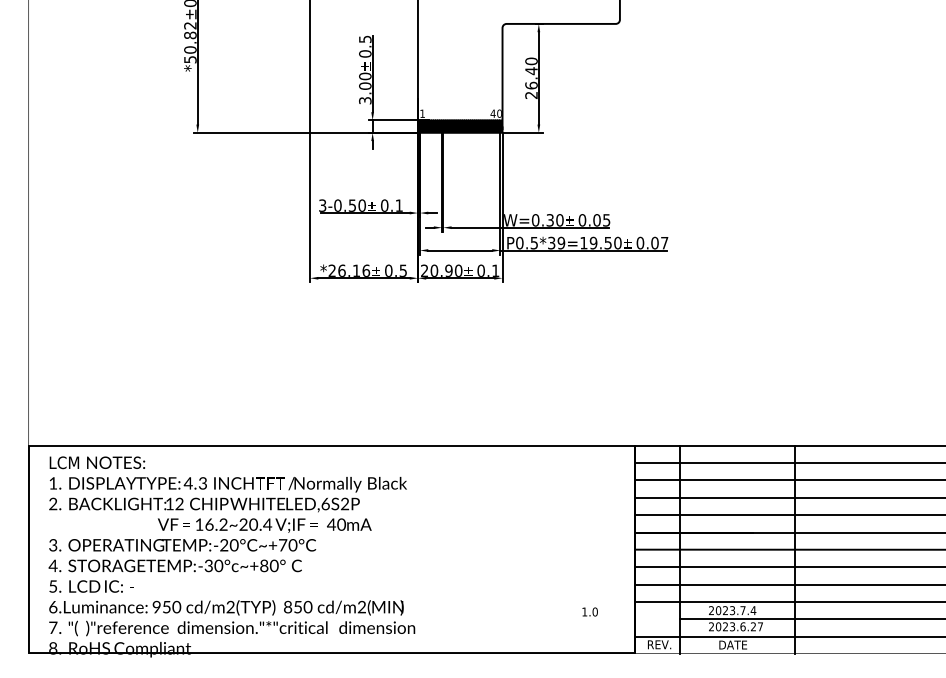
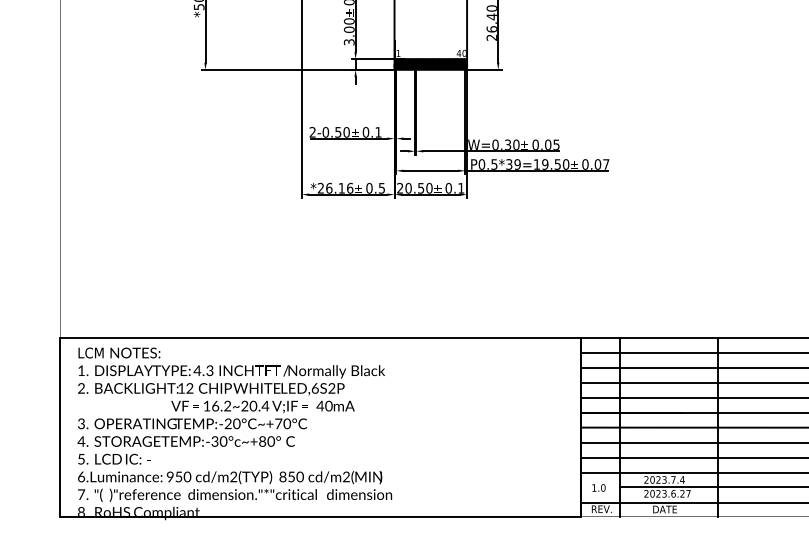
text: (322, 205) -> (312, 132), 3-0.50 -> 2-0.50
text: (448, 270) -> (420, 188), 20.90 -> 20.50
text: (589, 611) -> (598, 487), moved

